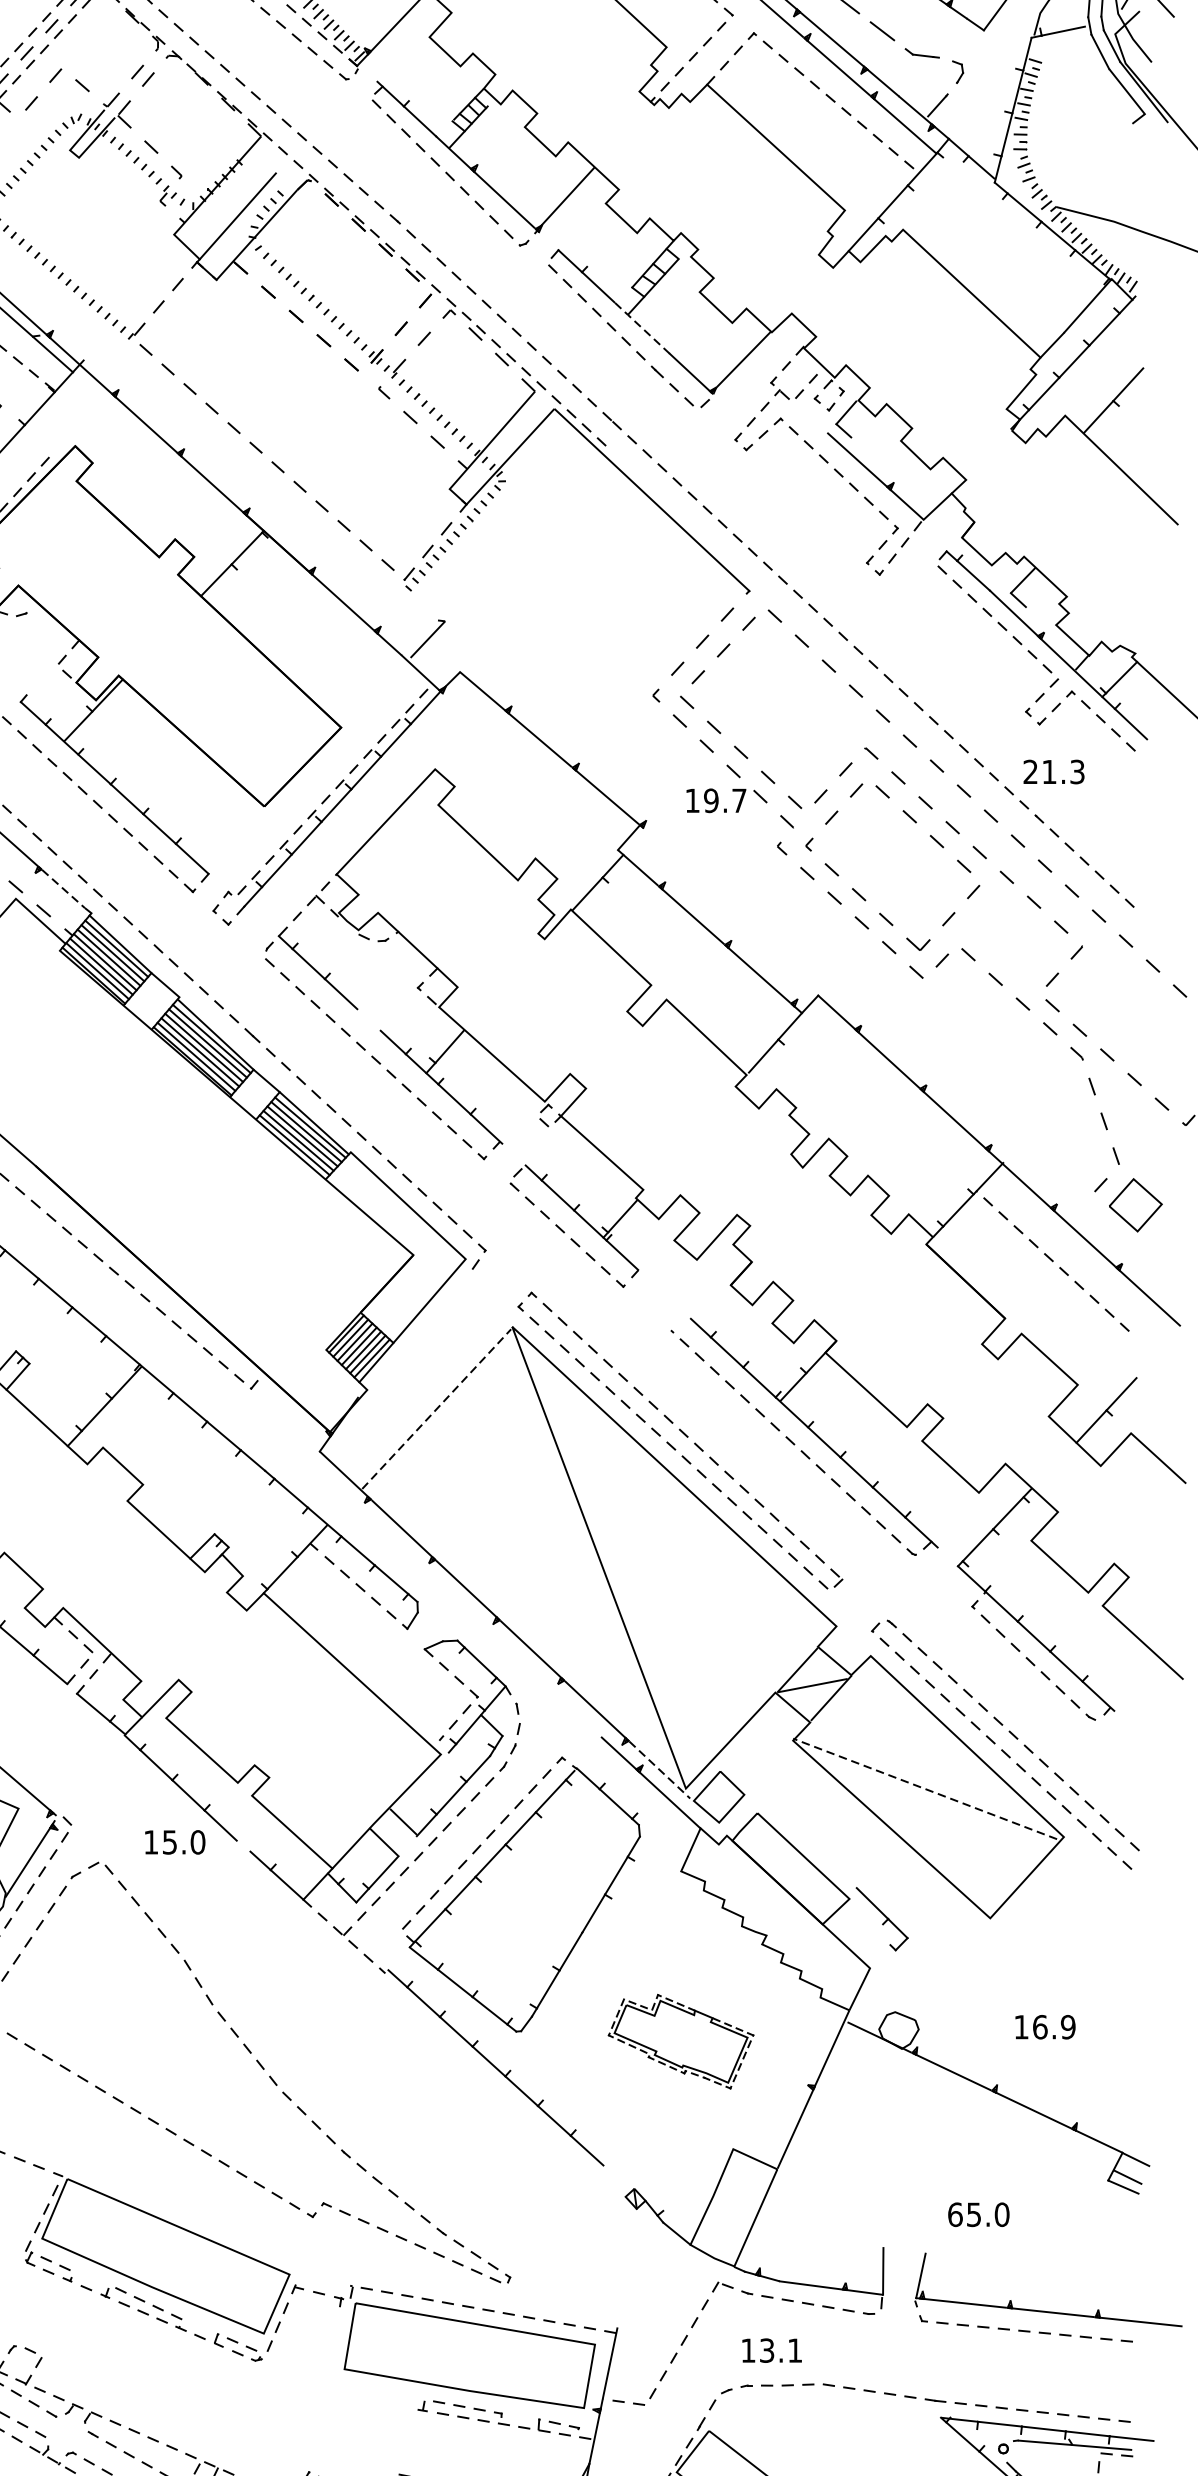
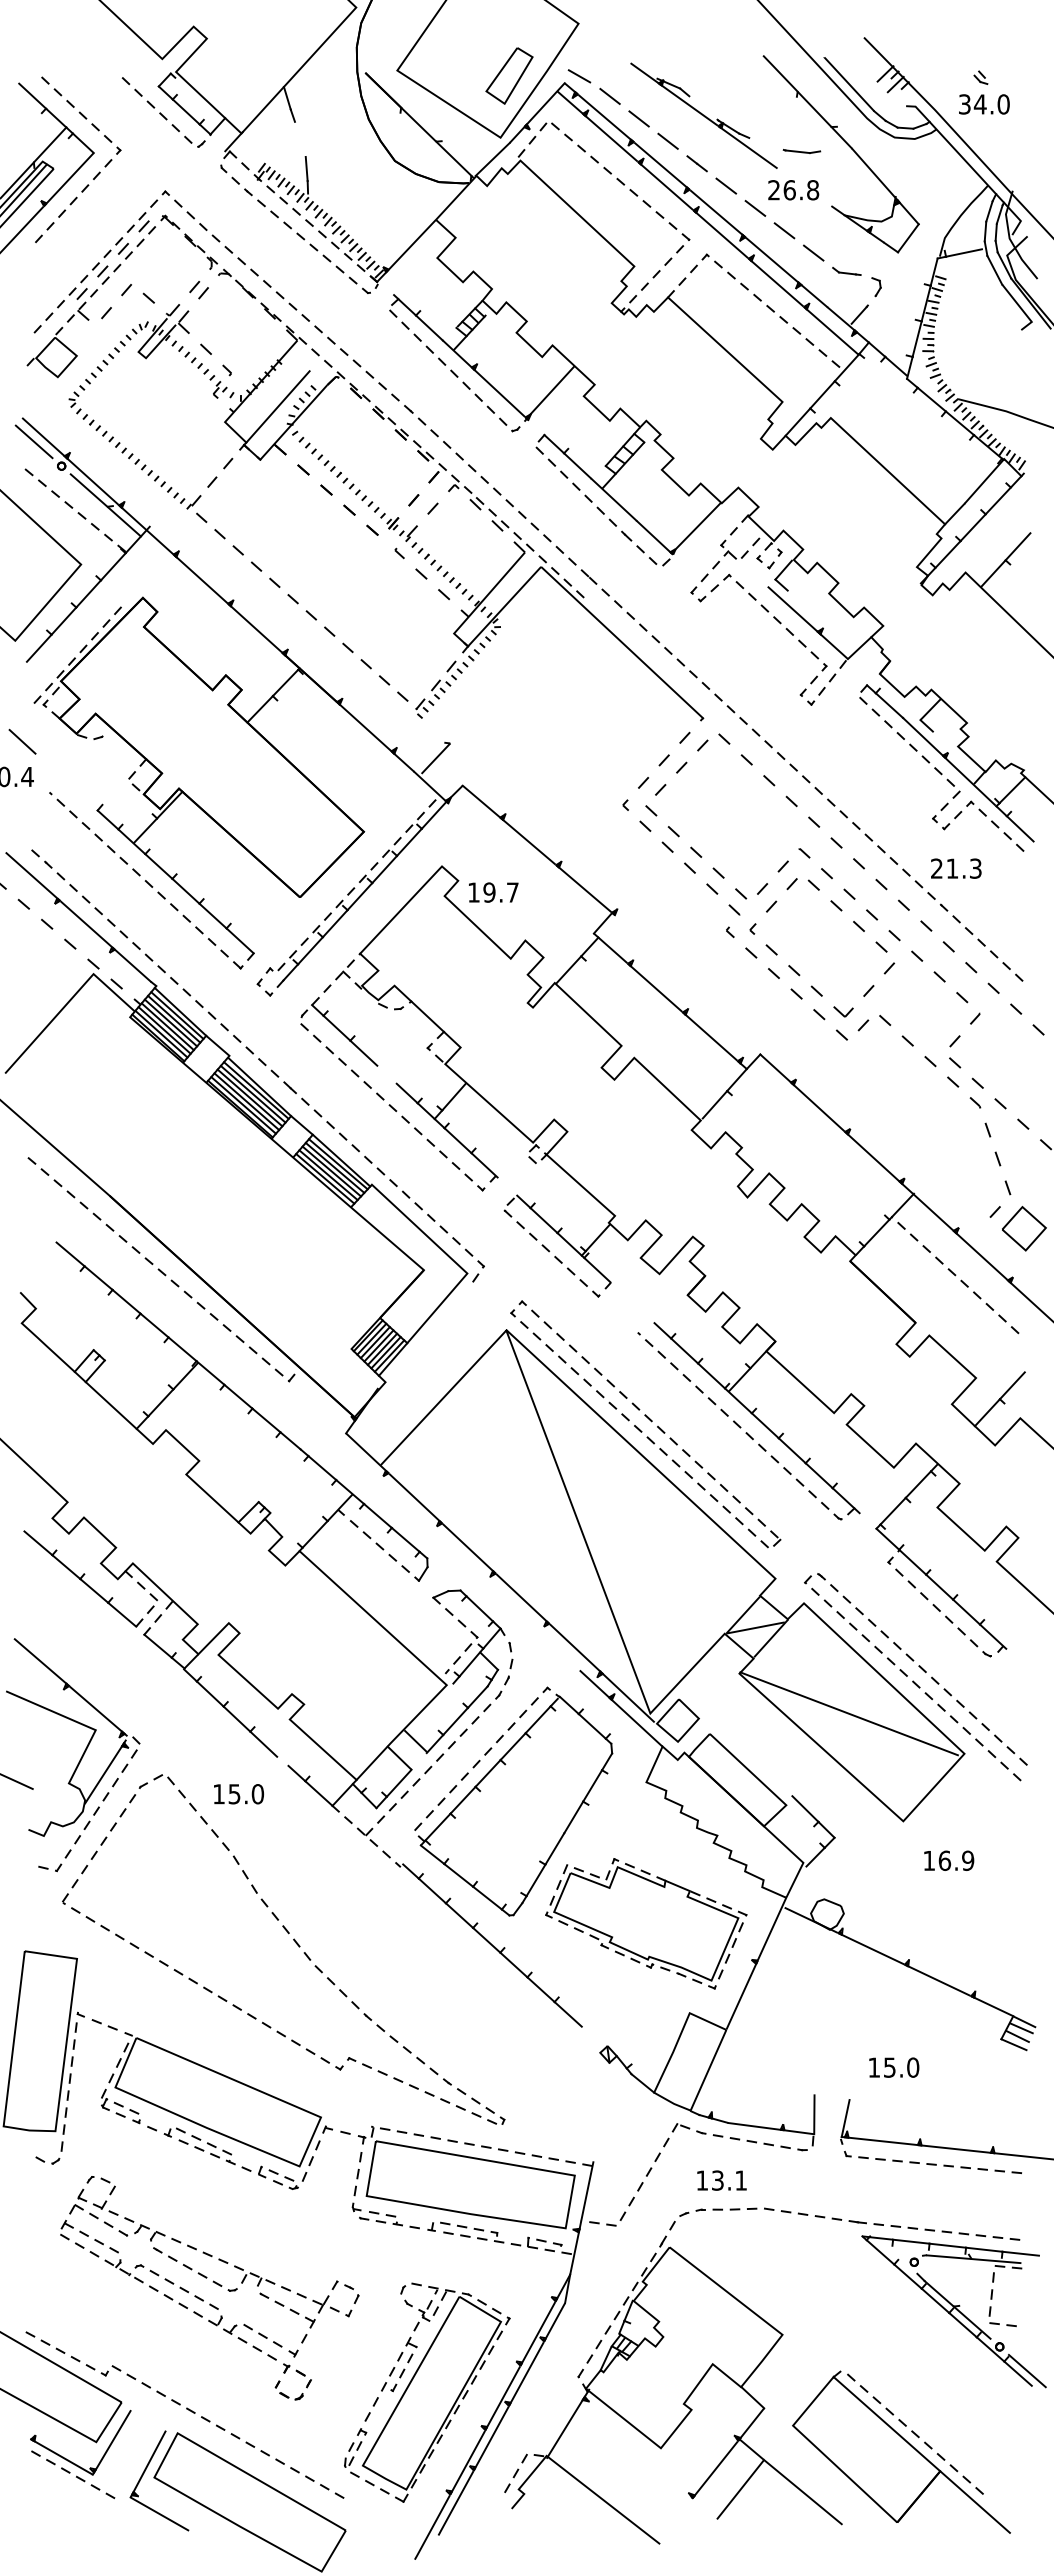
line: (641, 326) -> (613, 498), dashed -> solid
text: (716, 800) -> (493, 892), moved
line: (63, 888) -> (133, 965), dashed -> solid
line: (436, 1409) -> (443, 1398), dashed -> solid
line: (659, 1770) -> (628, 1698), dashed -> solid
line: (923, 1788) -> (847, 1713), dashed -> solid
text: (174, 1842) -> (238, 1794), moved
line: (884, 1960) -> (815, 1856), added
text: (1045, 2026) -> (949, 1860), moved
part: (681, 2041) -> (646, 1923), size x1.67
line: (1132, 2167) -> (1021, 2028), added
text: (955, 2214) -> (874, 2067), 65.0 -> 15.0
part: (359, 2389) -> (379, 2212), added

